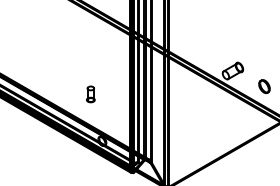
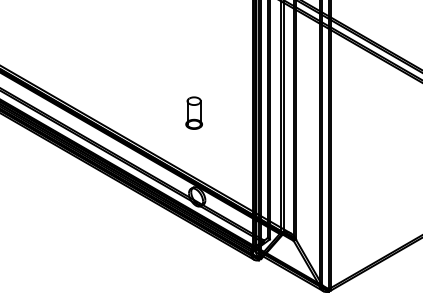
part: (90, 94) -> (193, 113), moved

